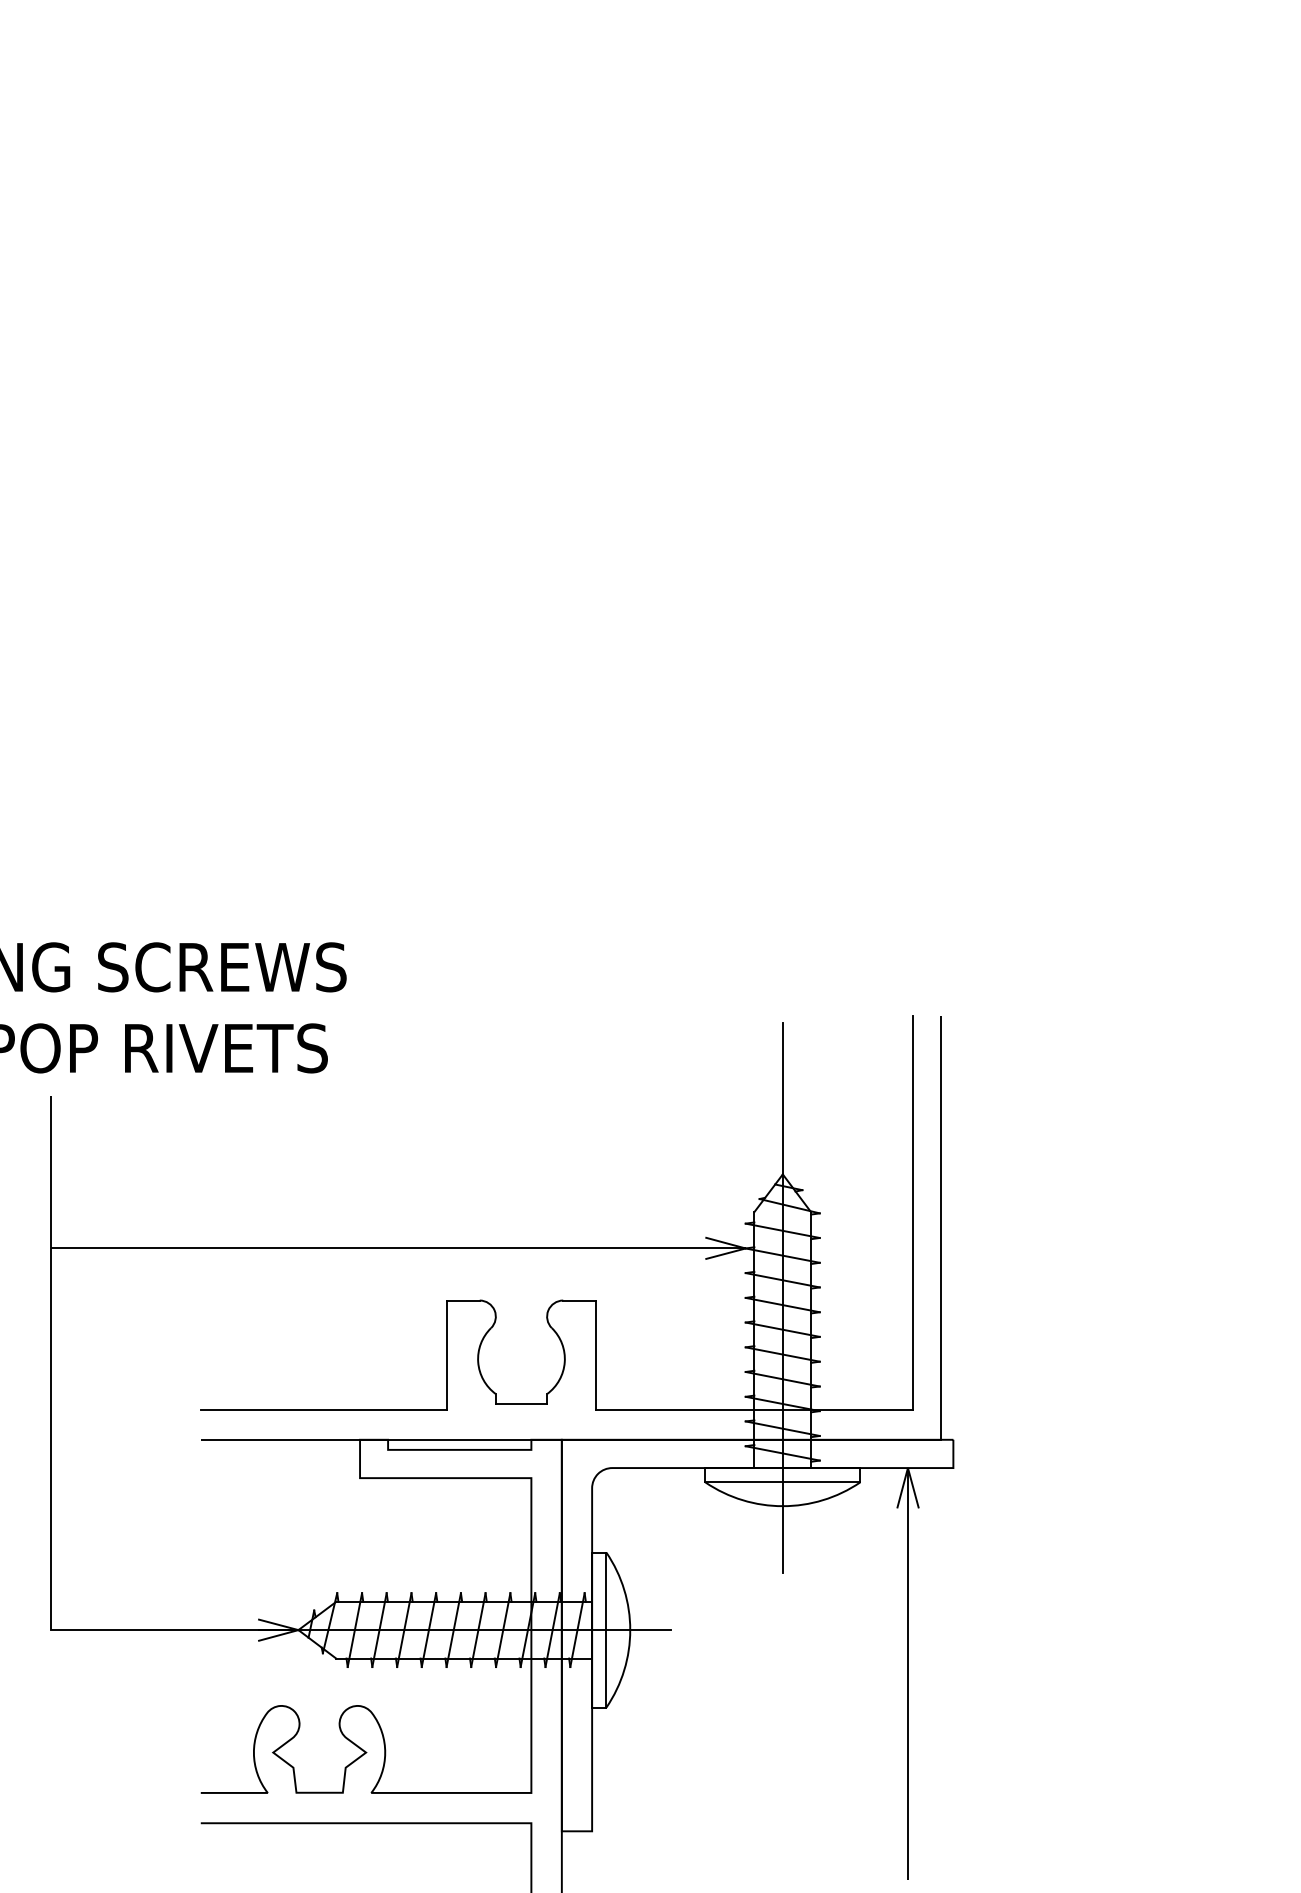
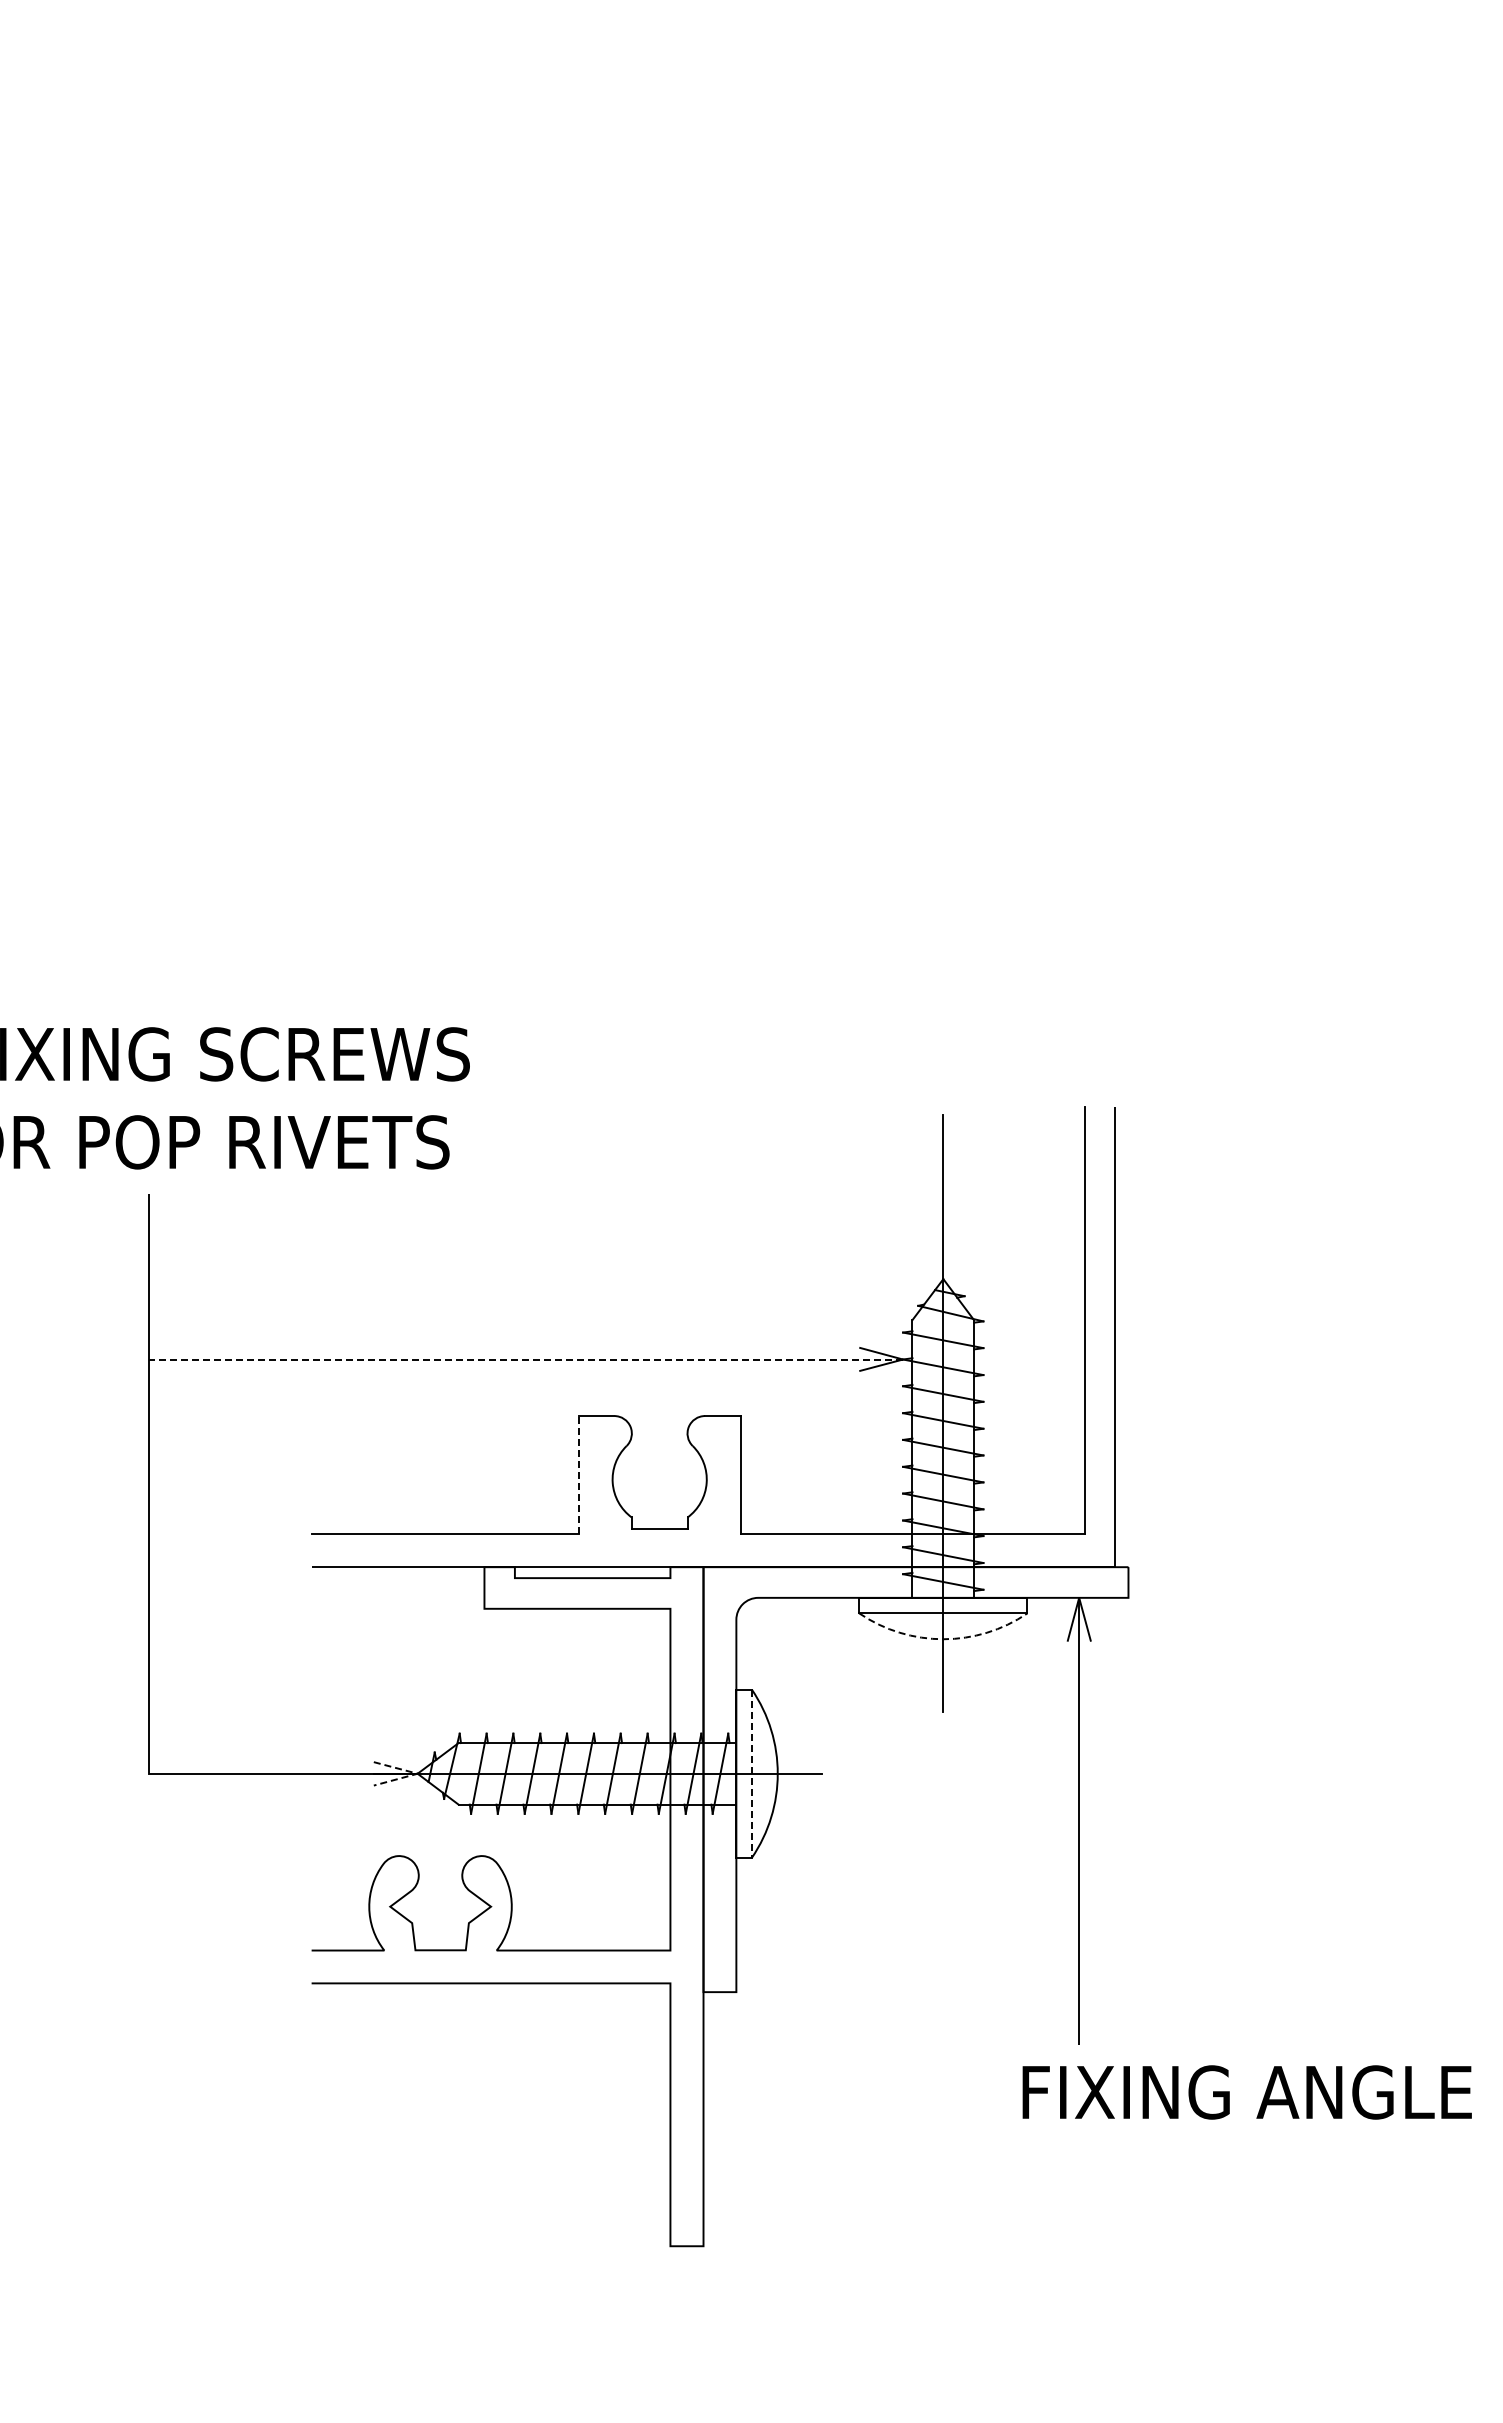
line: (398, 1248) -> (526, 1359), solid -> dashed
line: (446, 1354) -> (578, 1474), solid -> dashed
arc: (782, 1506) -> (943, 1639), solid -> dashed
line: (298, 1629) -> (417, 1773), solid -> dashed
line: (606, 1630) -> (751, 1774), solid -> dashed

